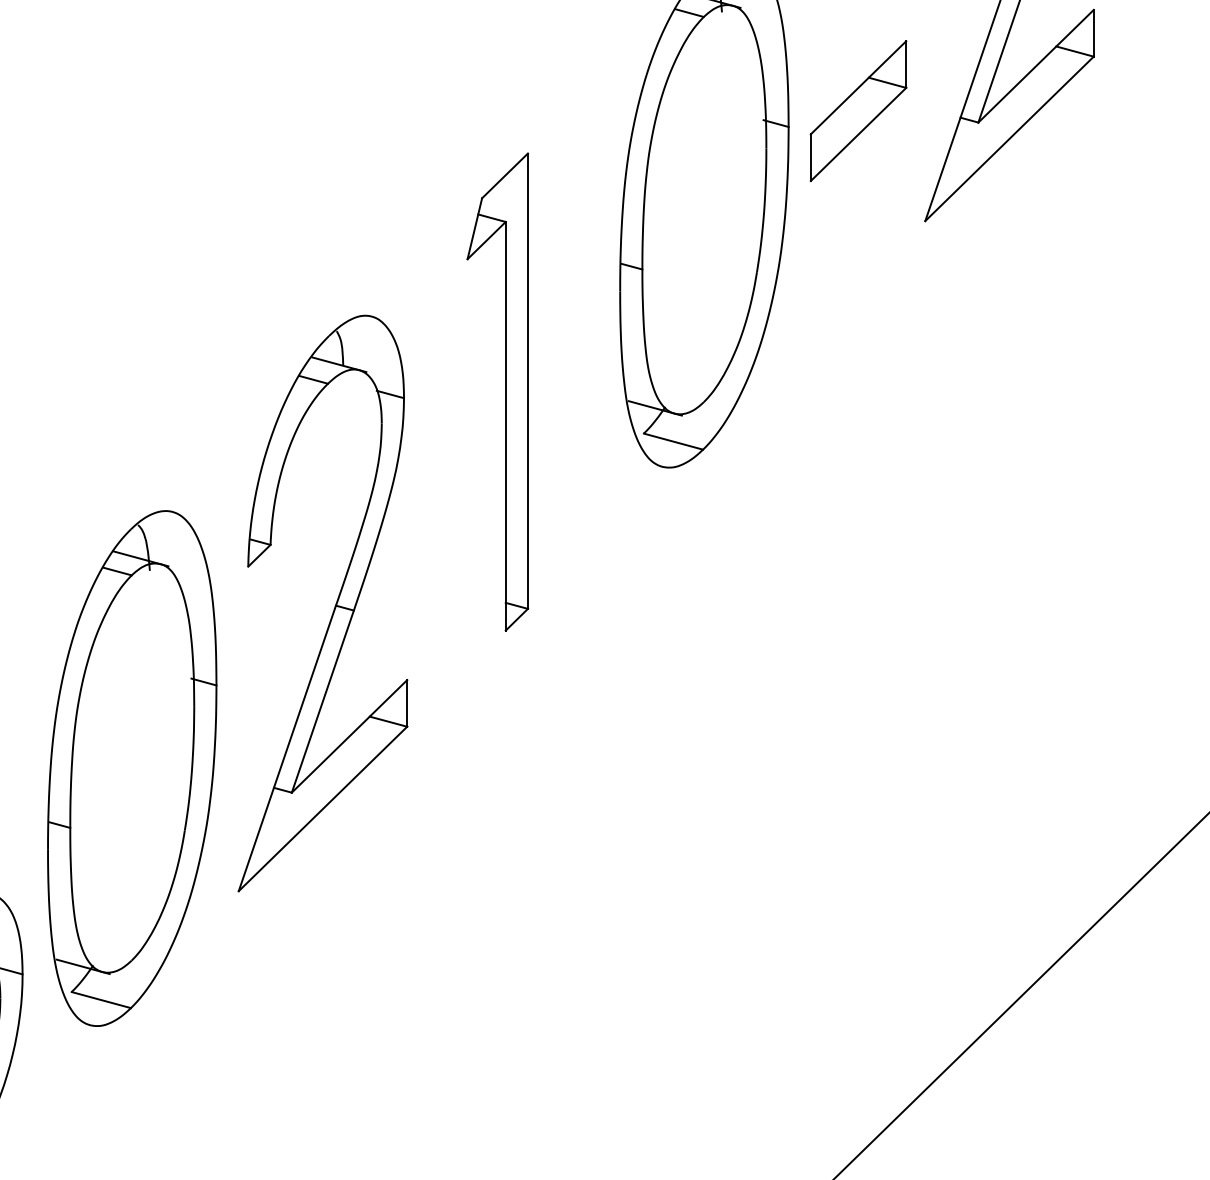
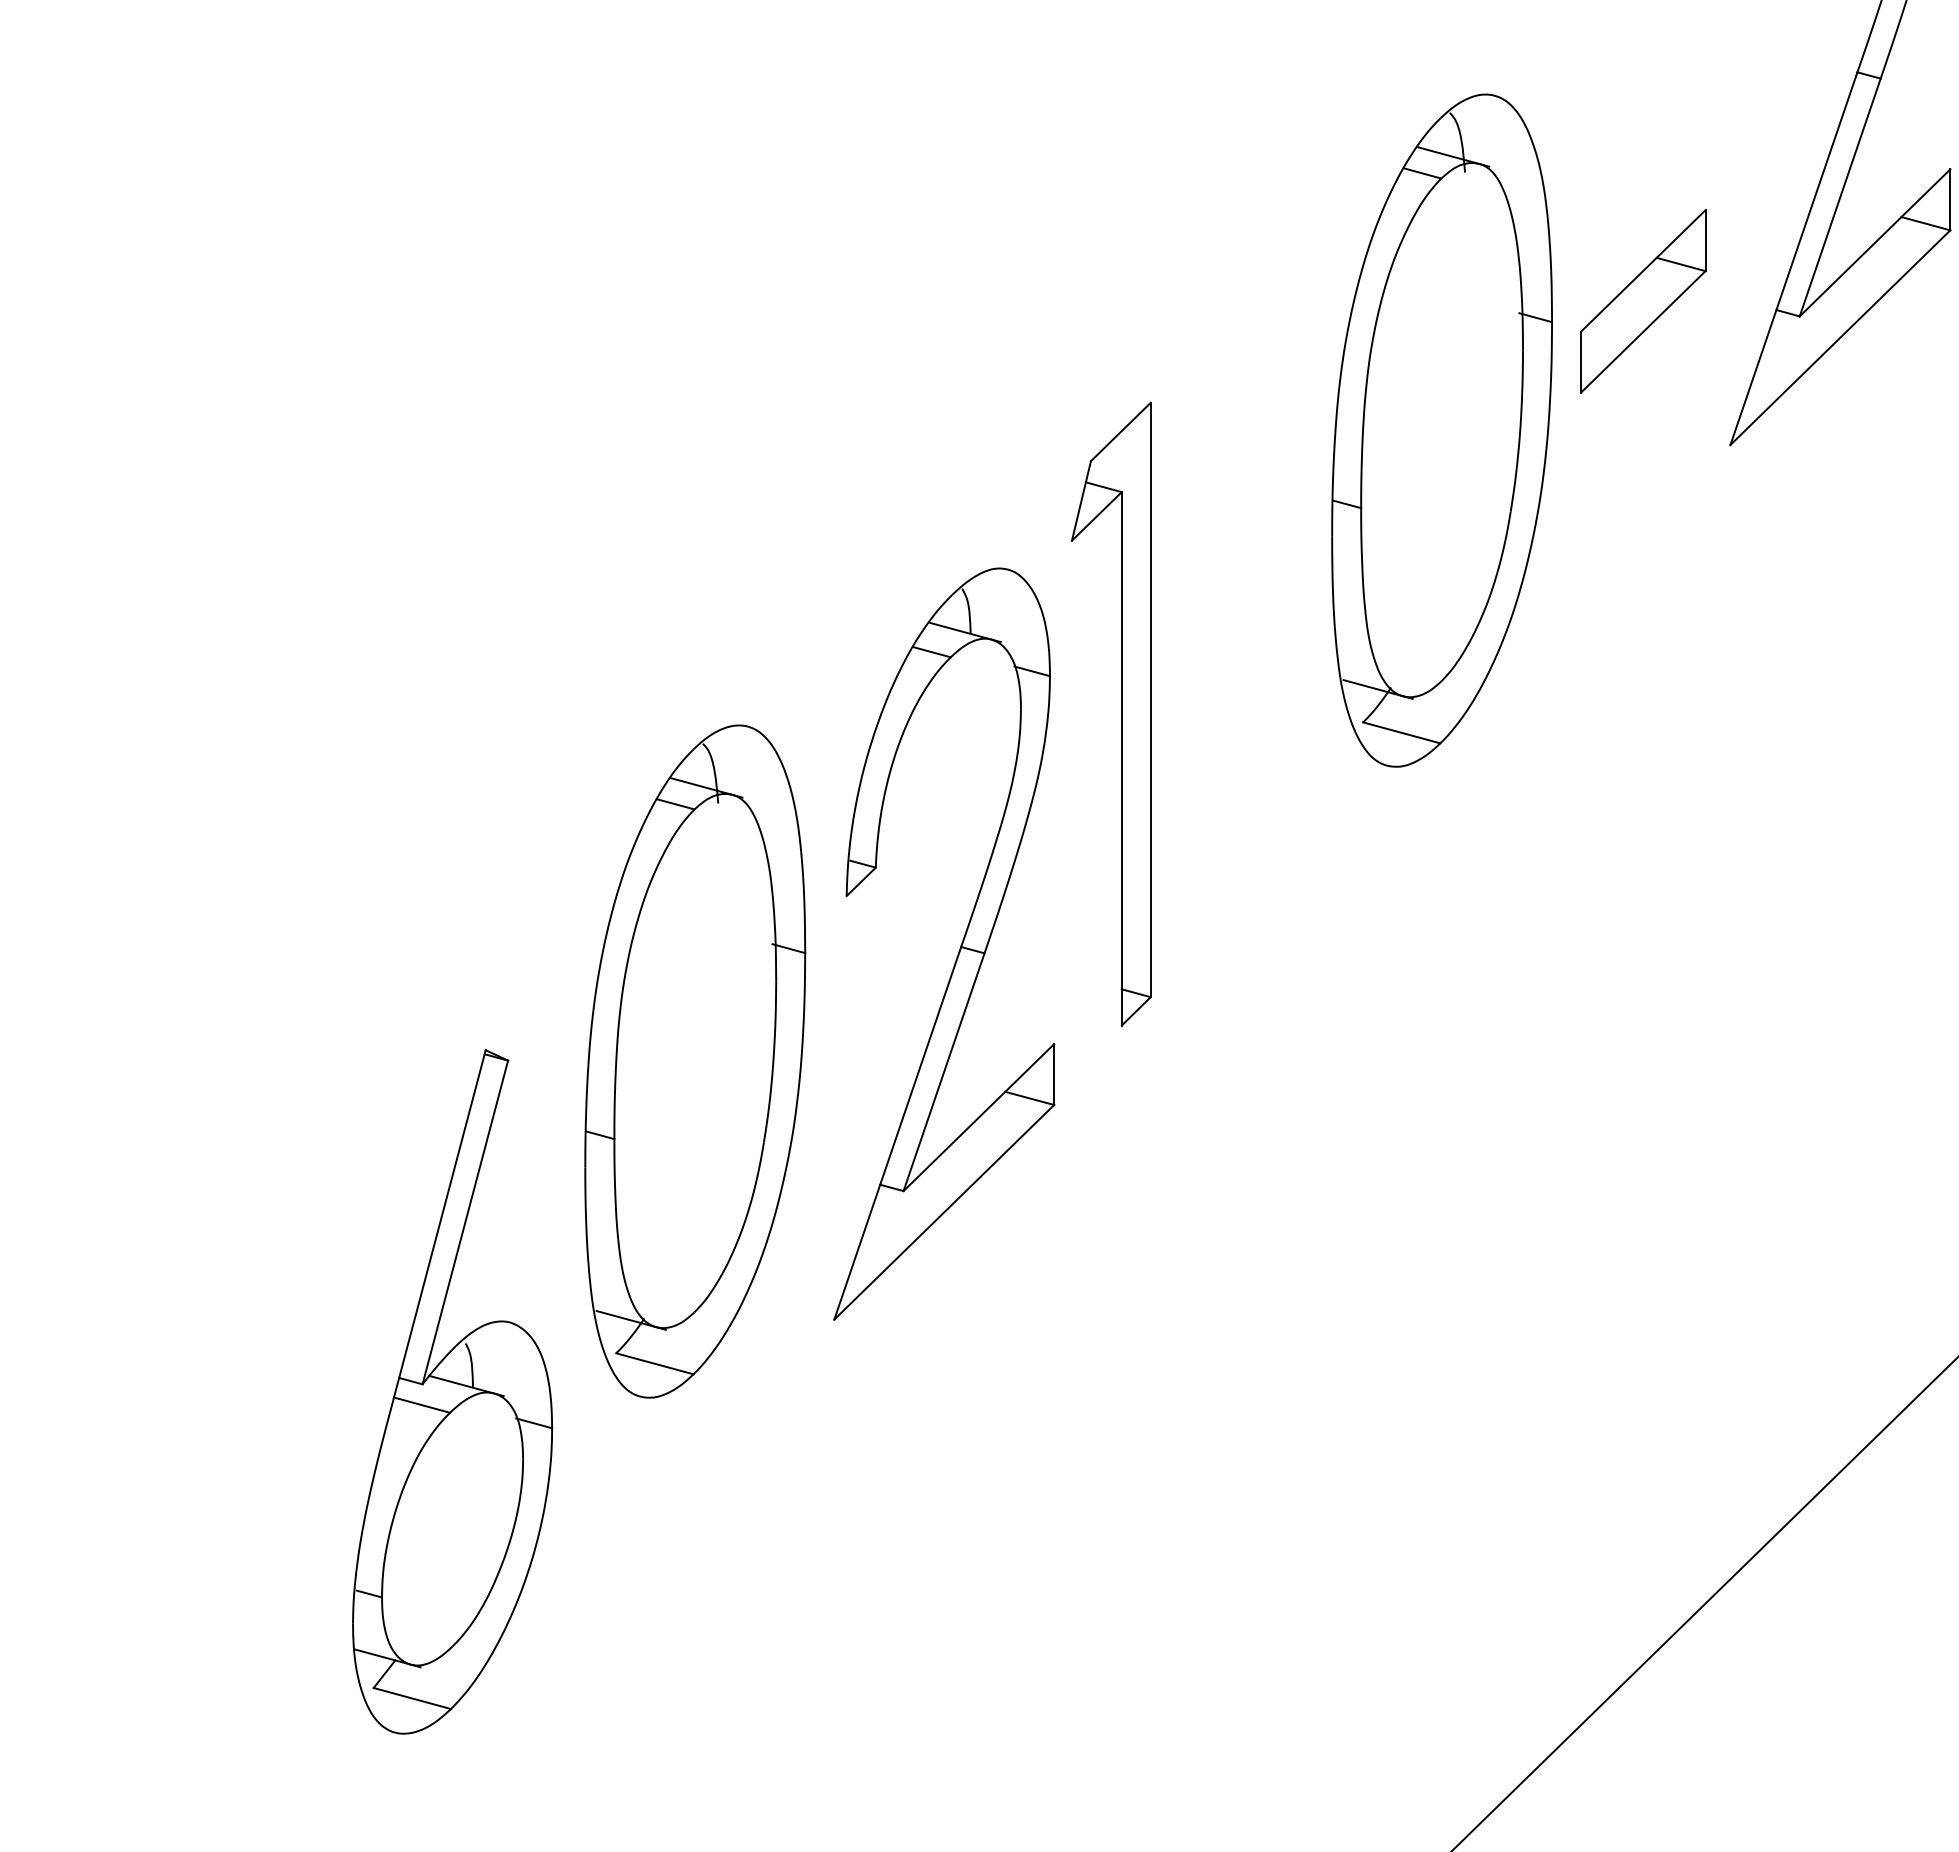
part: (505, 391) -> (1121, 713), moved
part: (132, 768) -> (695, 1061), moved

